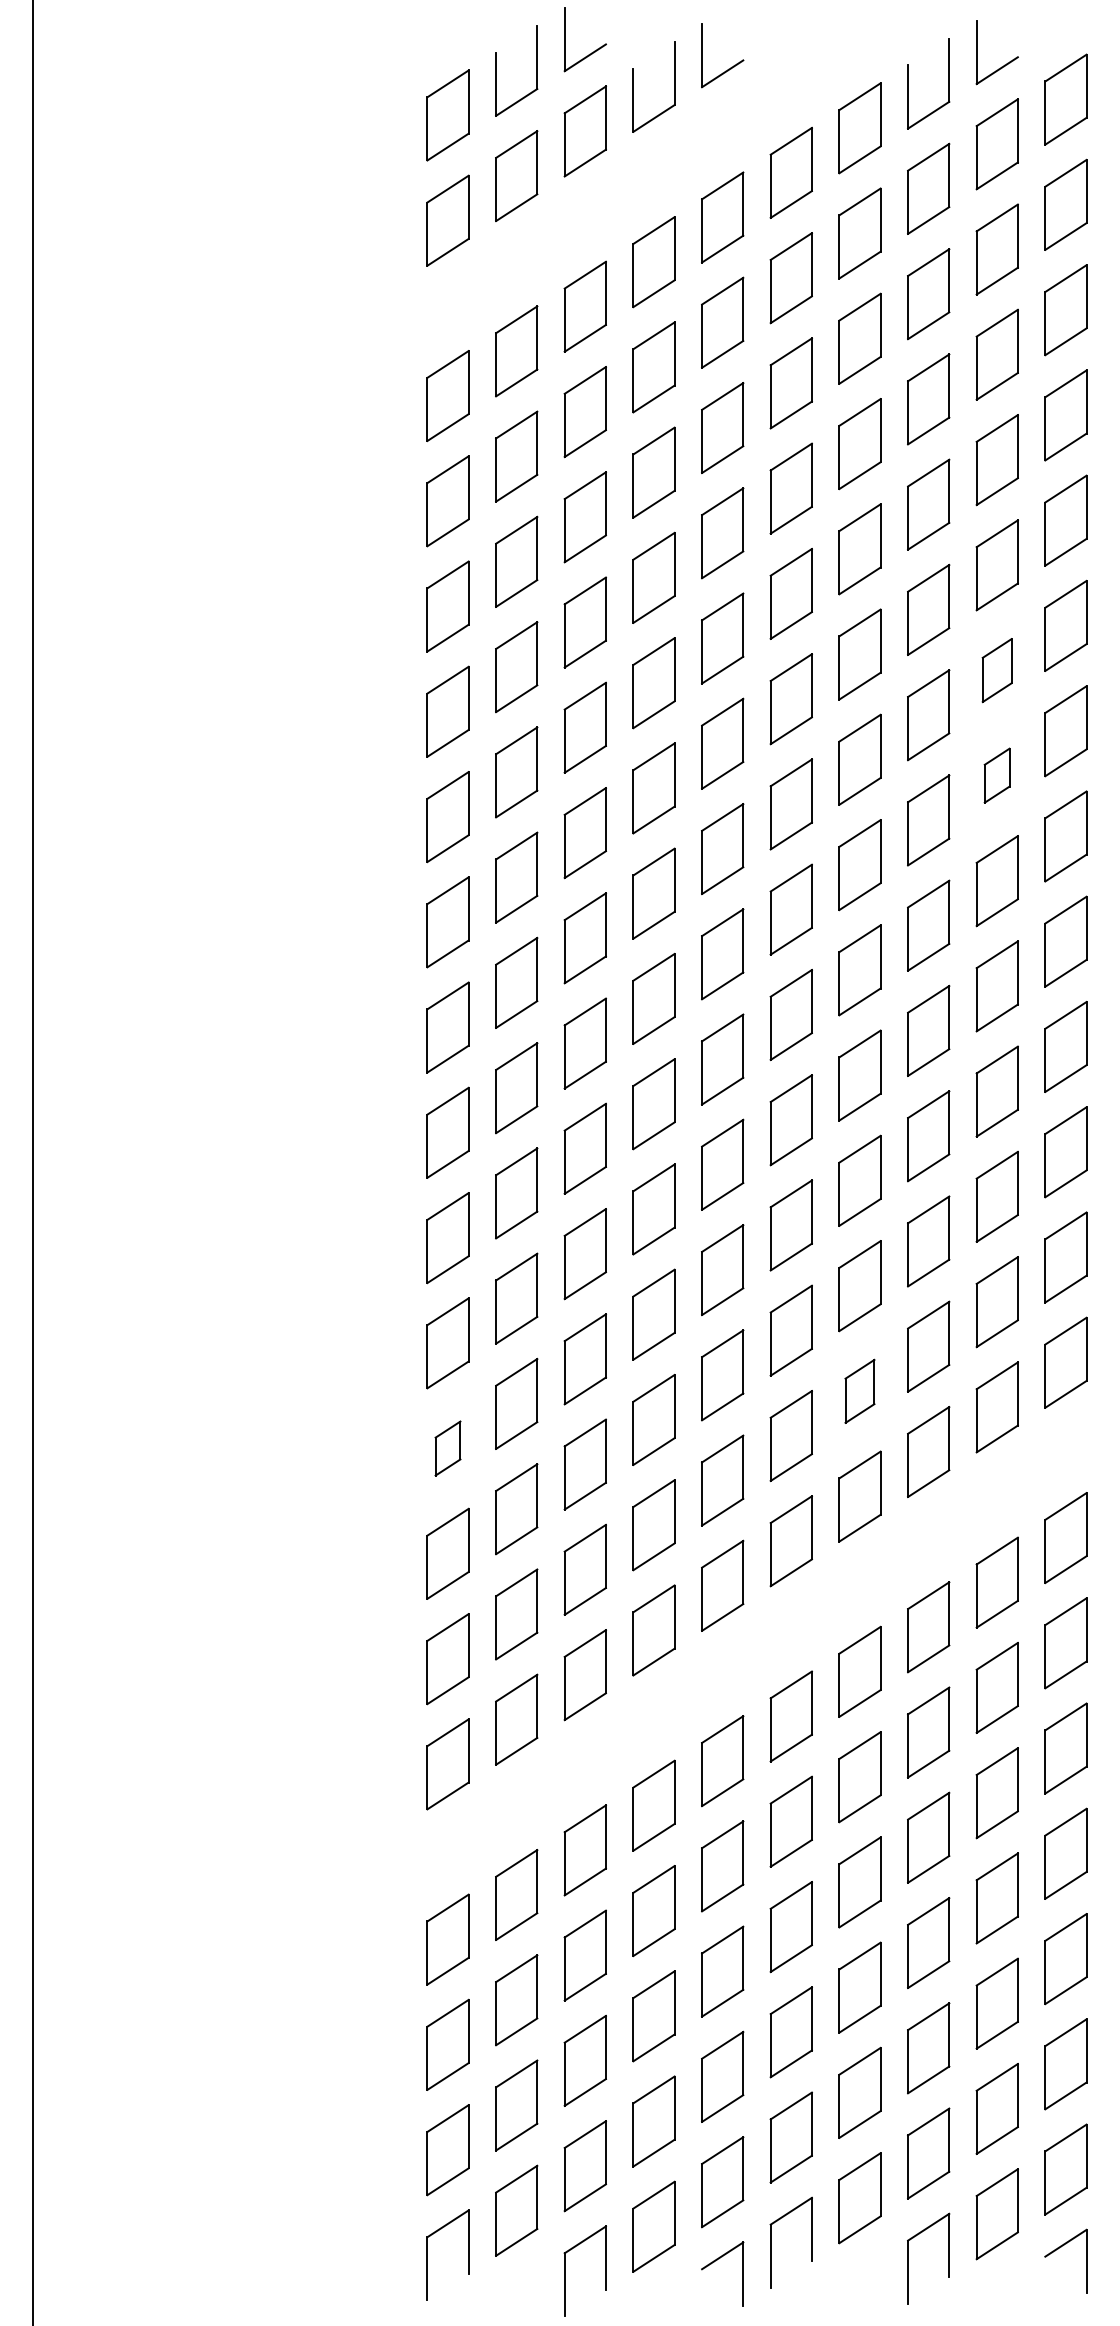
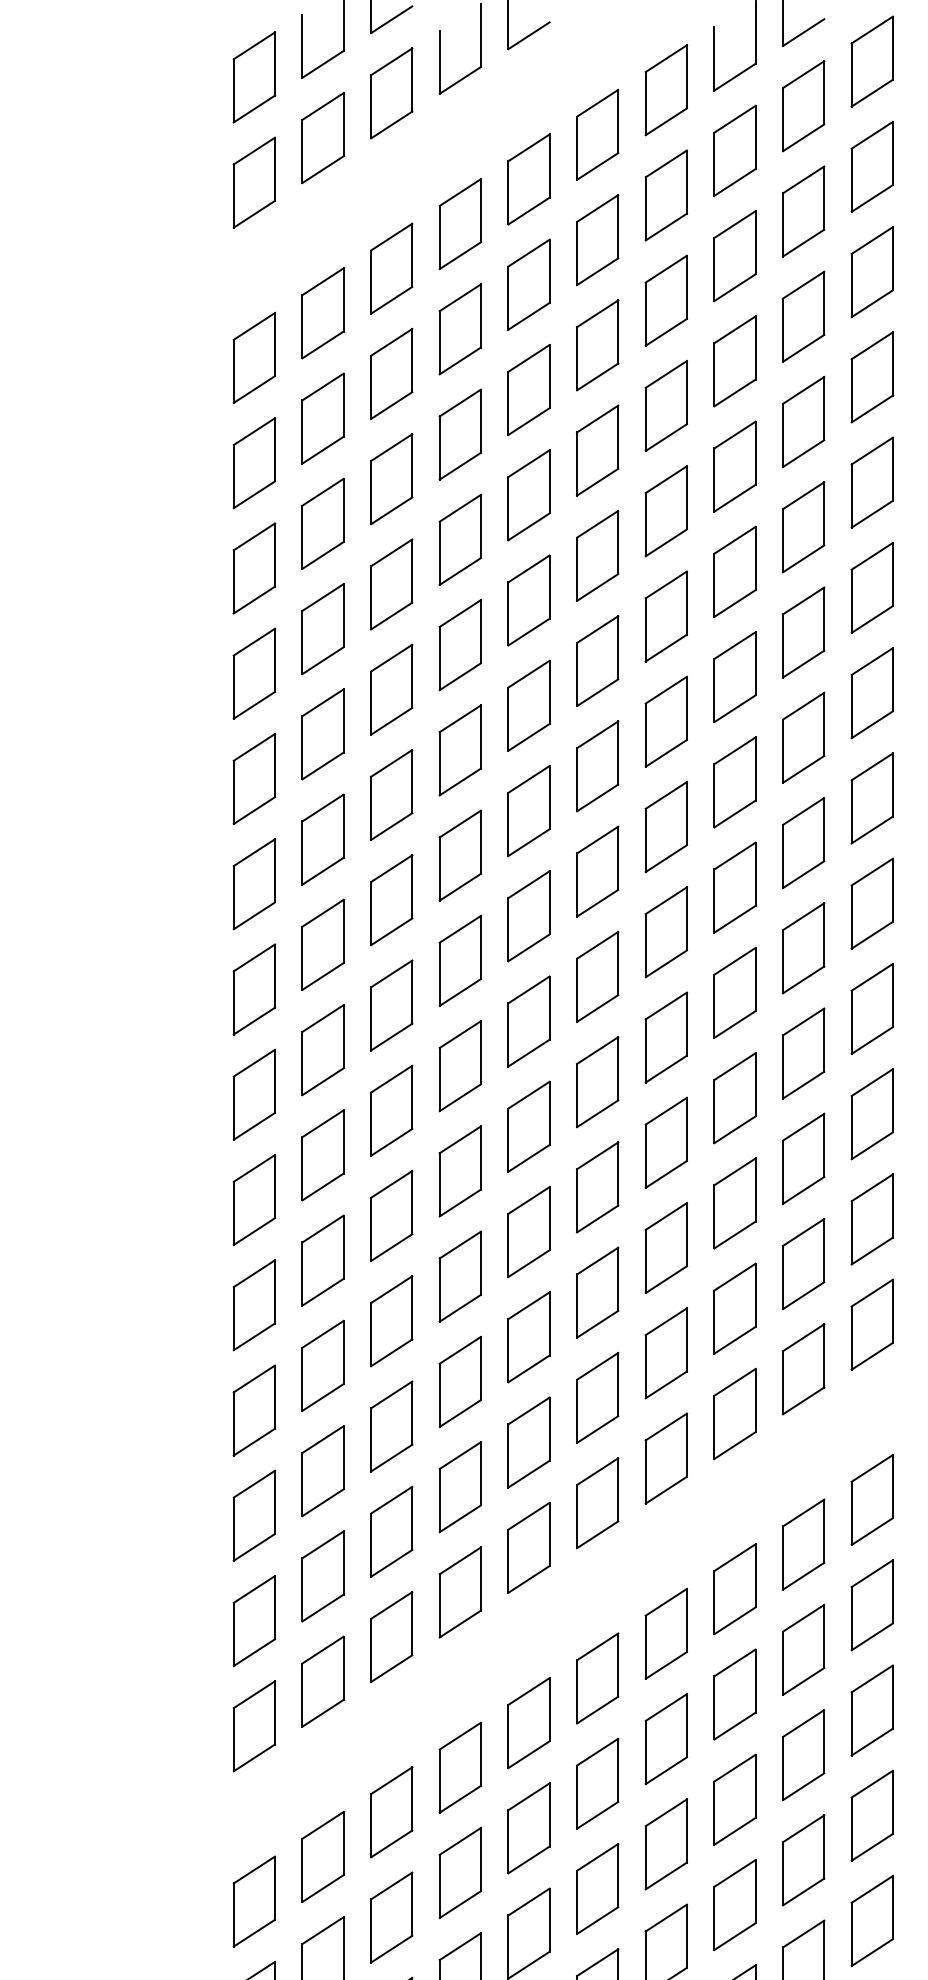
part: (996, 670) -> (802, 632), size x1.43
part: (996, 775) -> (802, 737), size x1.67
part: (859, 1391) -> (665, 1353), size x1.43
part: (447, 1448) -> (253, 1410), size x1.67

